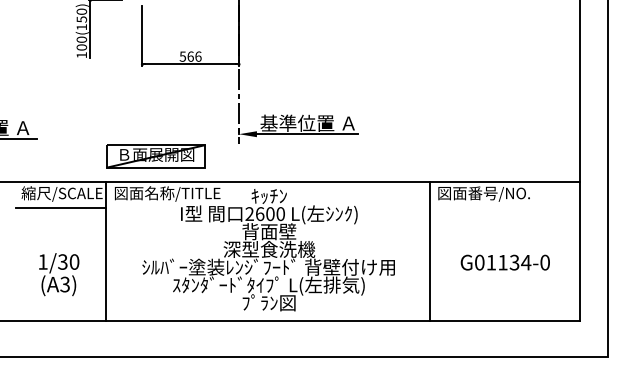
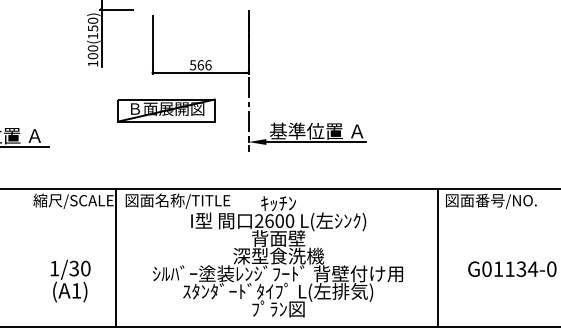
part: (155, 156) -> (165, 110), moved
line: (60, 208) -> (71, 215), removed
text: (64, 284) -> (75, 290), (A3) -> (A1)

